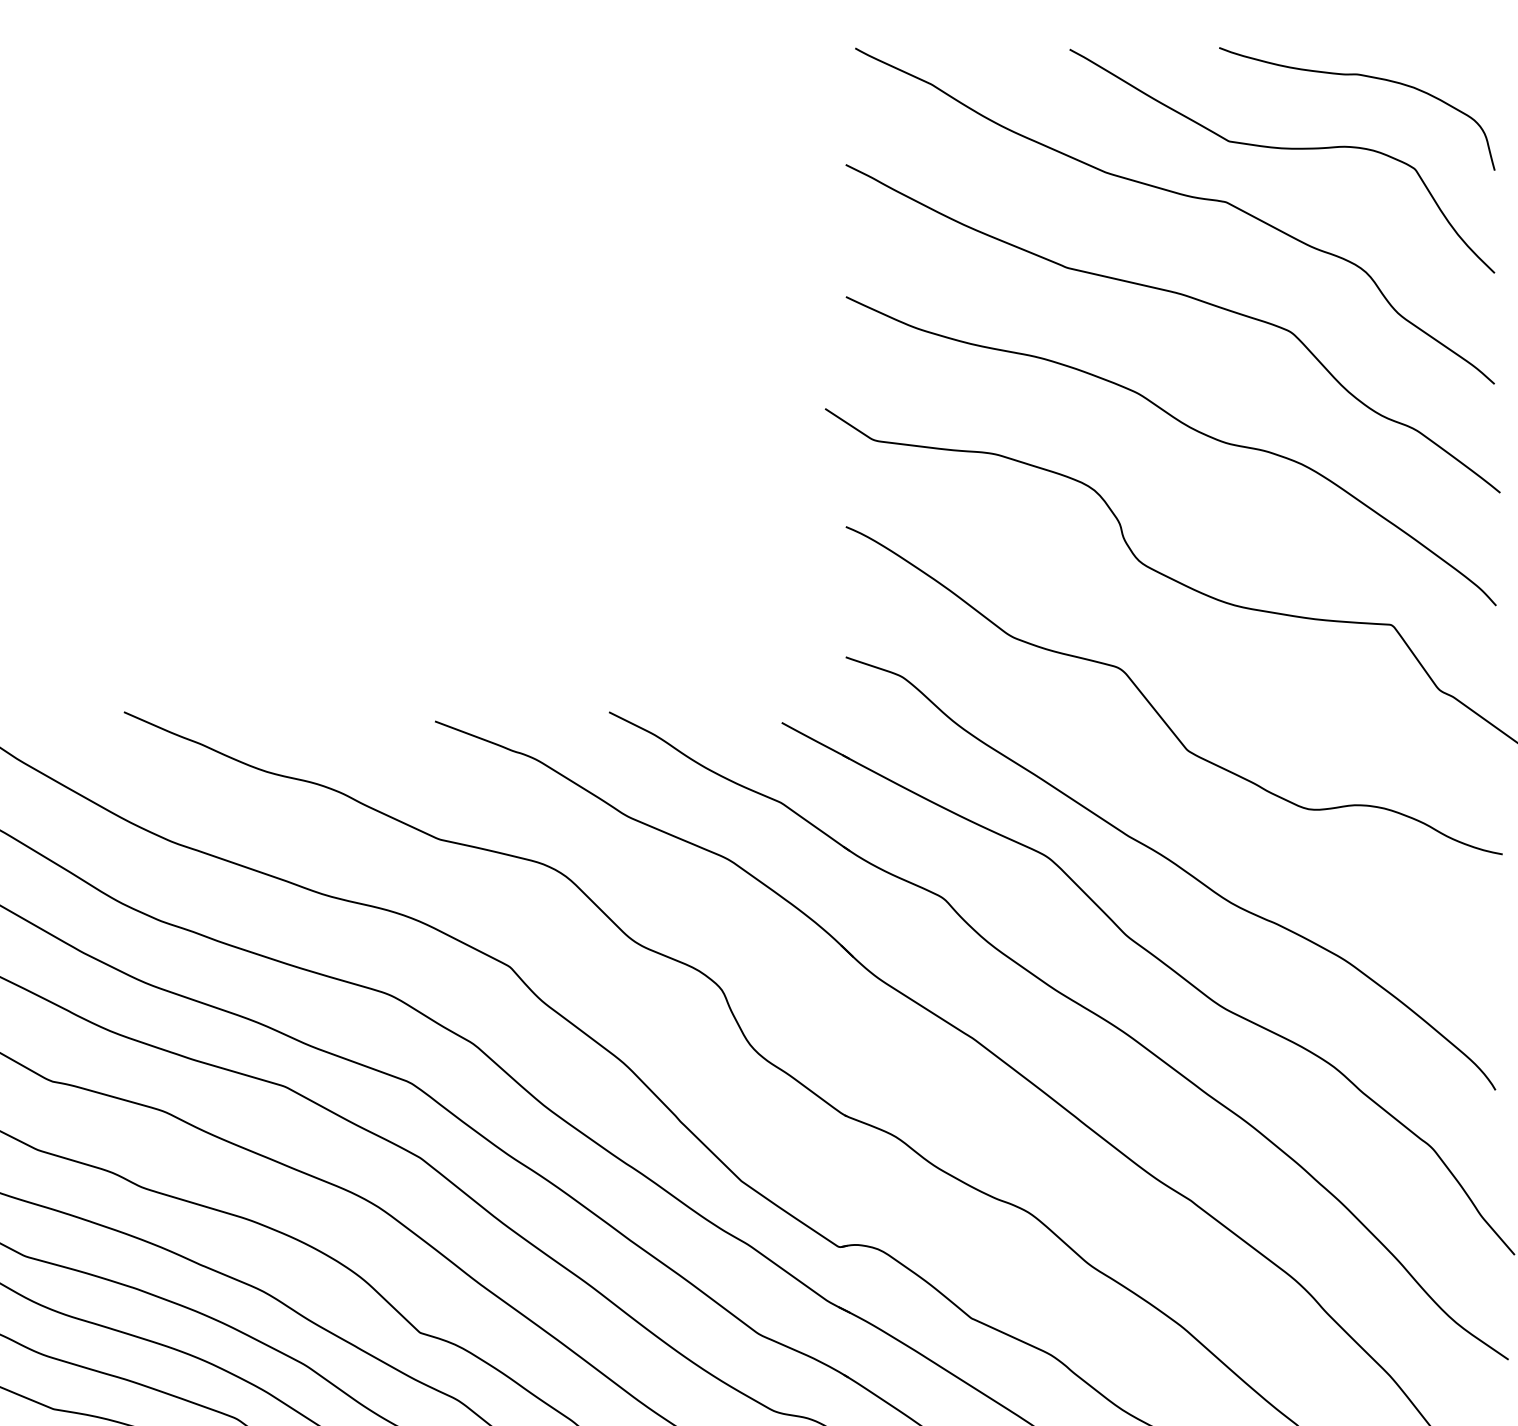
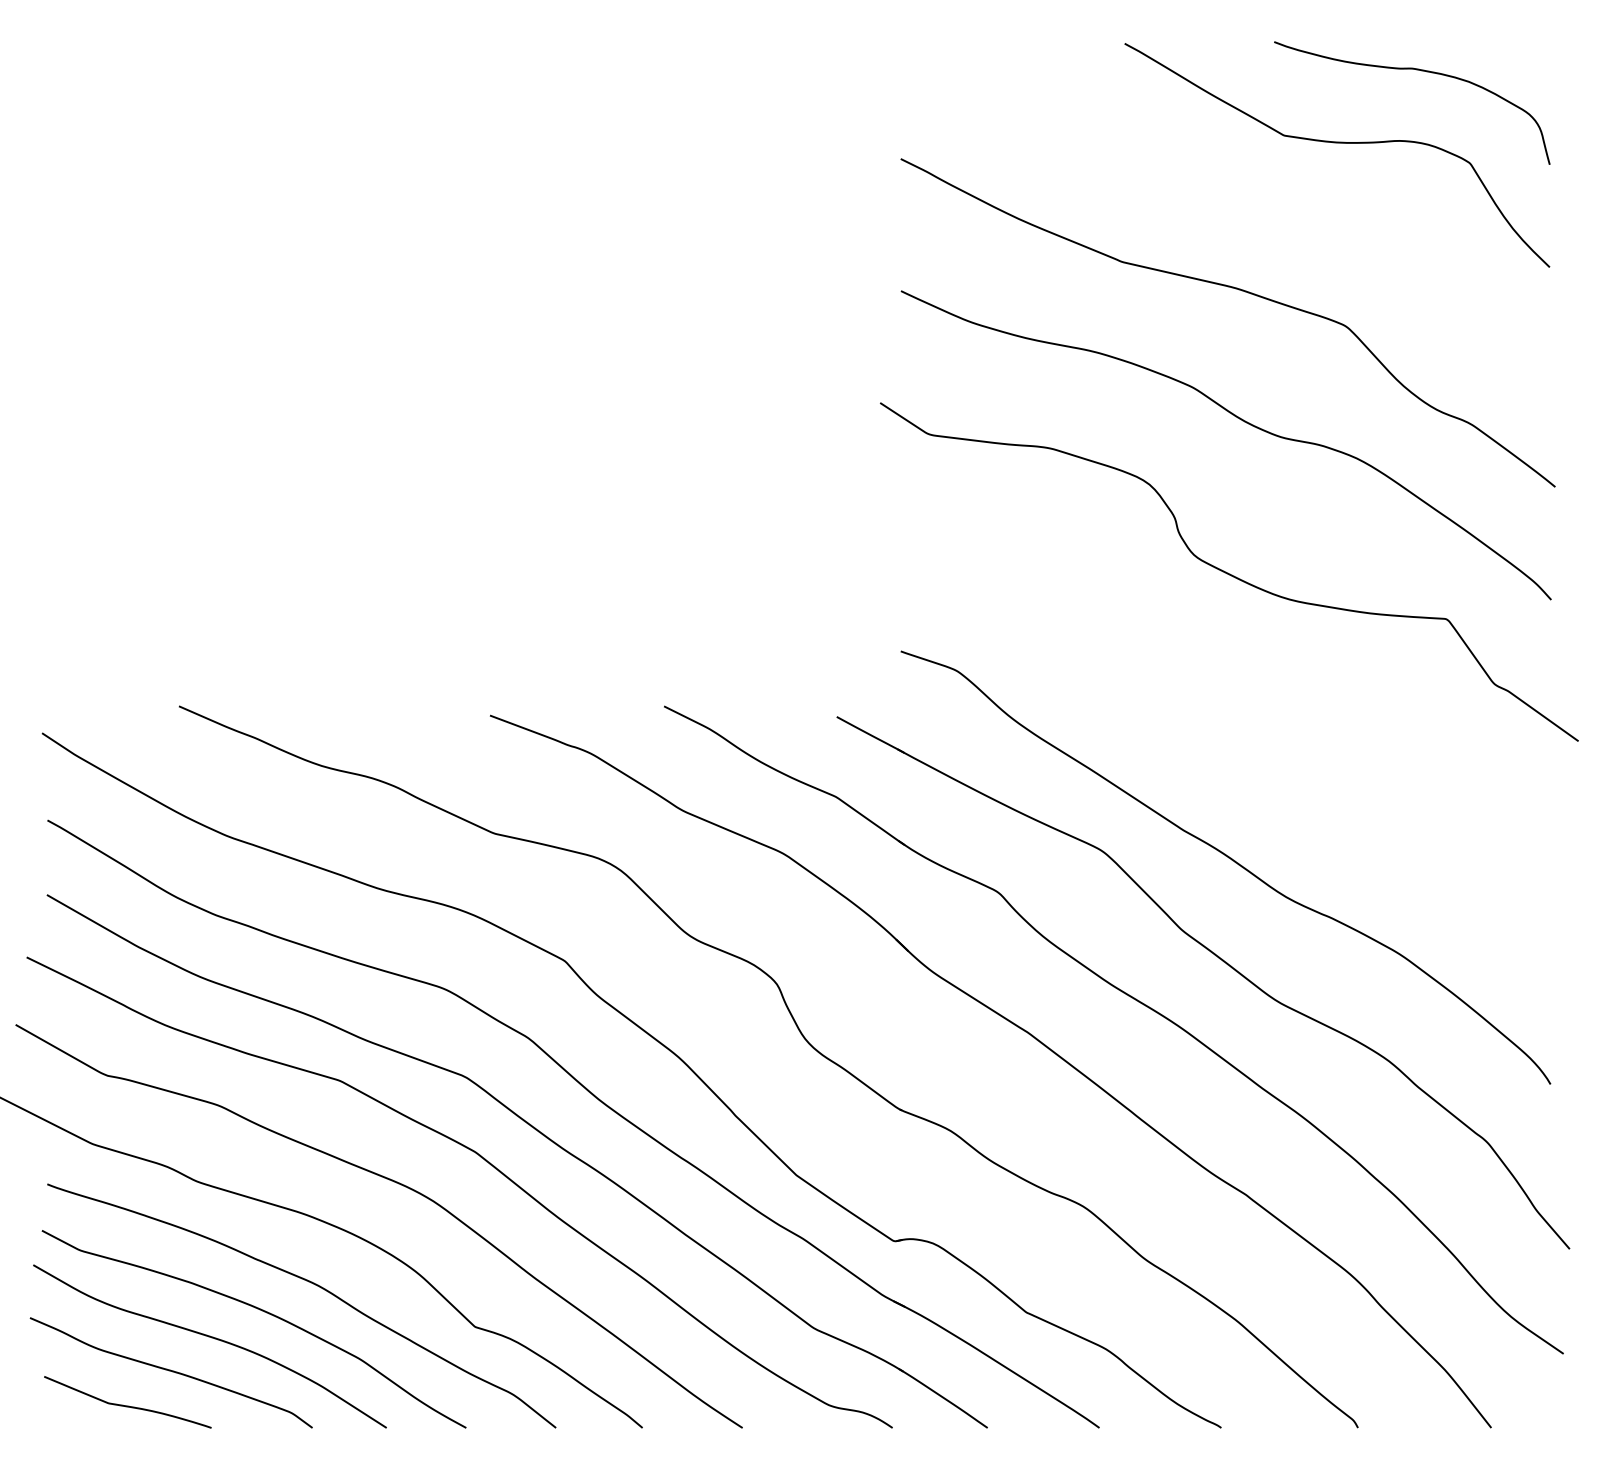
curve: (1180, 195) -> (1235, 189), removed
curve: (1154, 707) -> (1209, 701), removed

